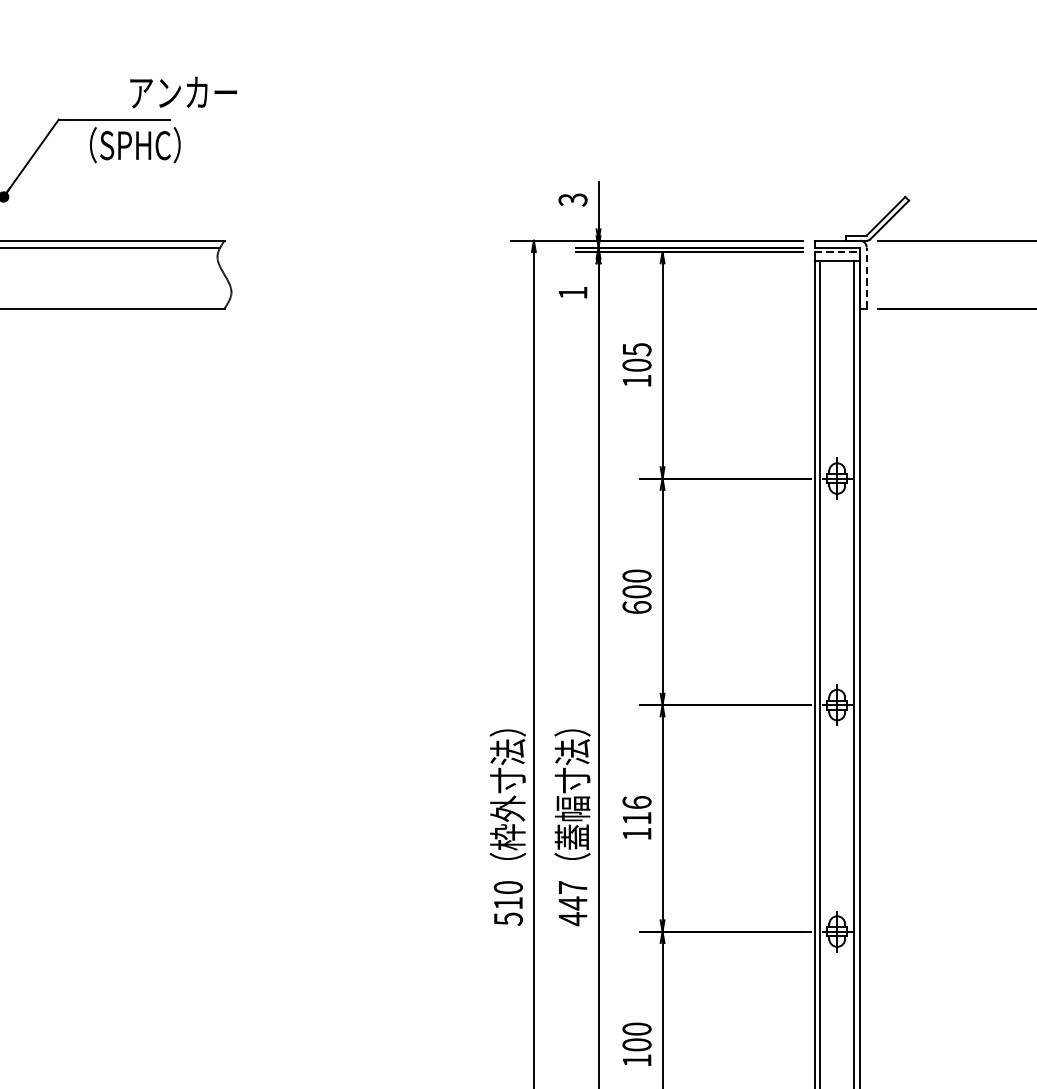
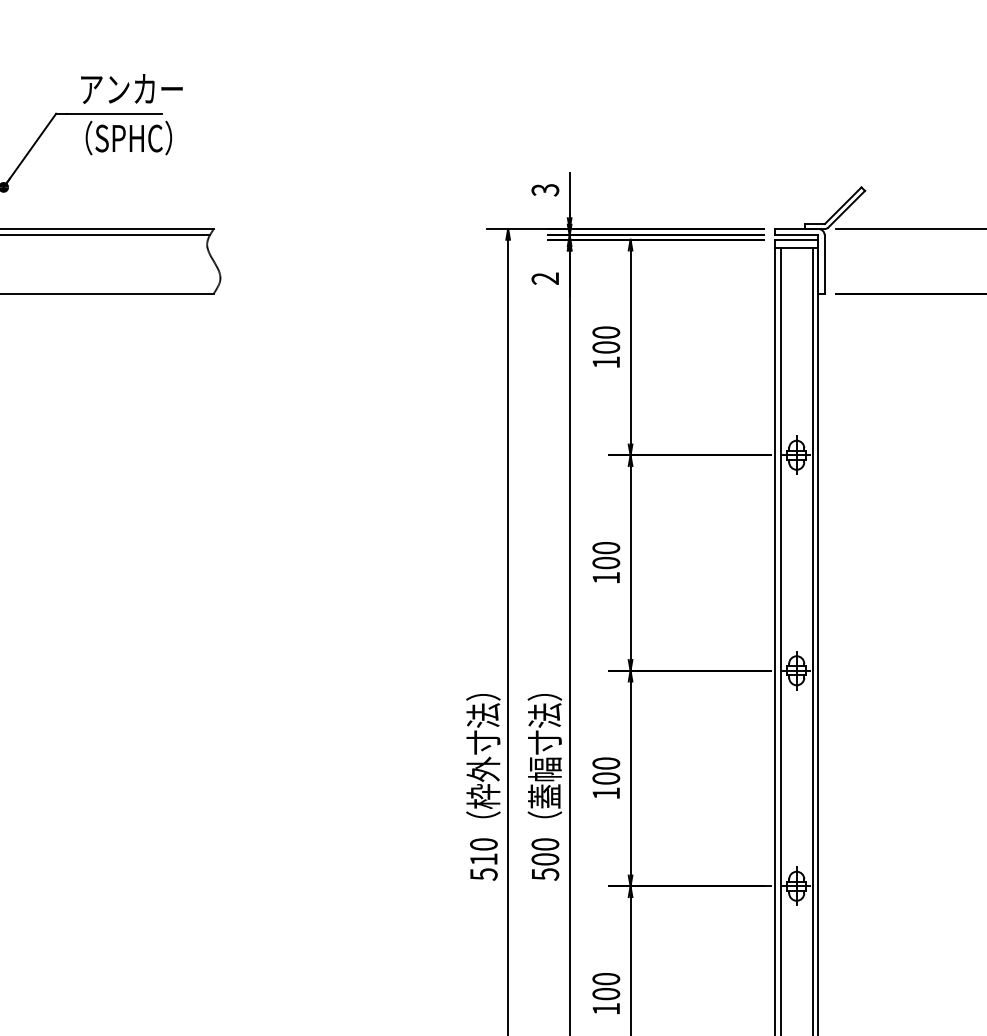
text: (183, 92) -> (131, 88), moved
line: (836, 251) -> (796, 239), dashed -> solid
line: (866, 278) -> (824, 264), dashed -> solid
text: (572, 292) -> (544, 278), 1 -> 2
text: (637, 349) -> (606, 332), 105 -> 100
text: (637, 607) -> (606, 577), 600 -> 100
text: (637, 809) -> (606, 770), 116 -> 100
text: (573, 903) -> (545, 859), 447 -> 500

